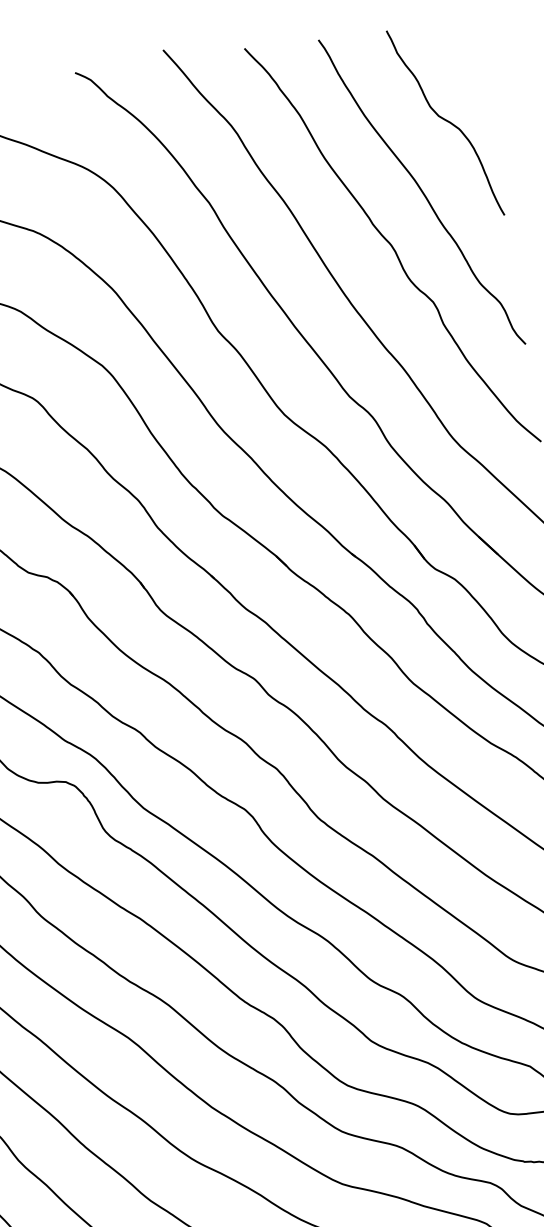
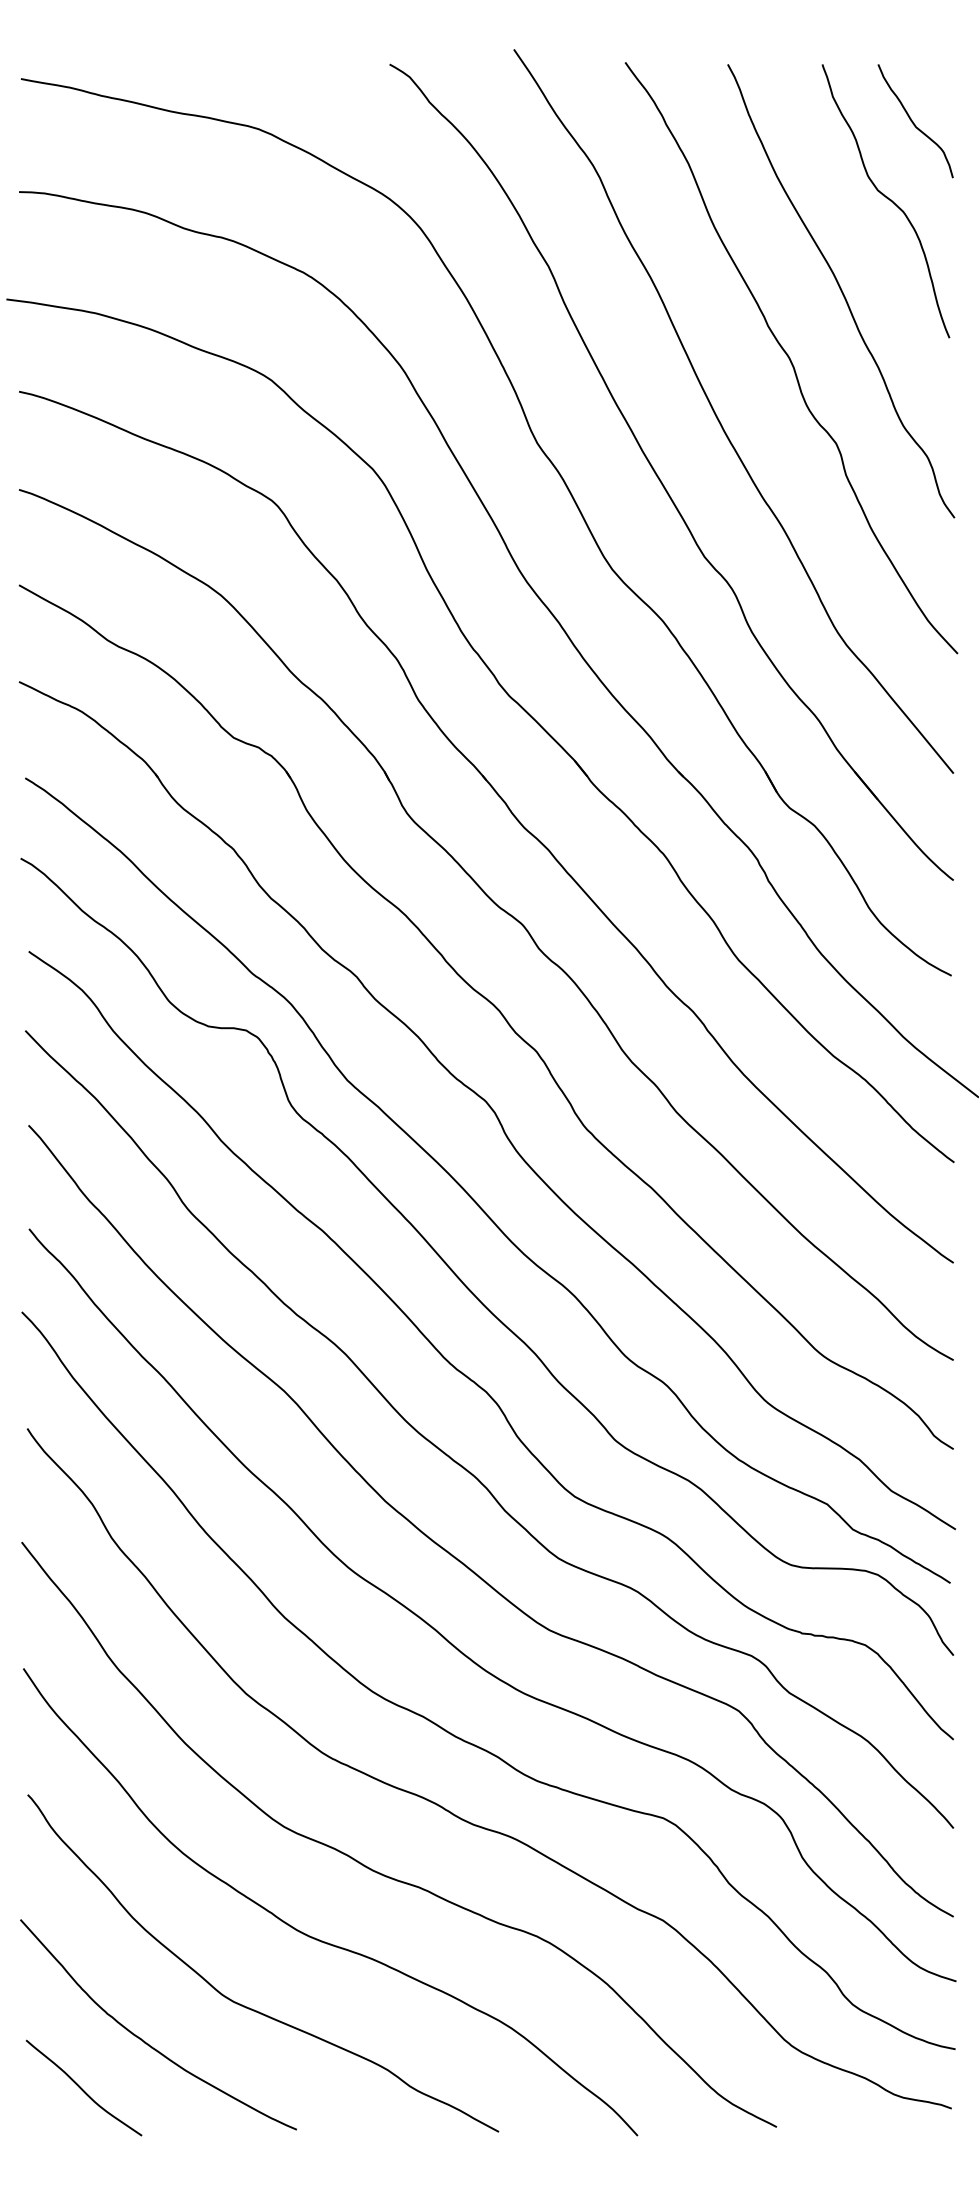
curve: (457, 62) -> (913, 121), added

